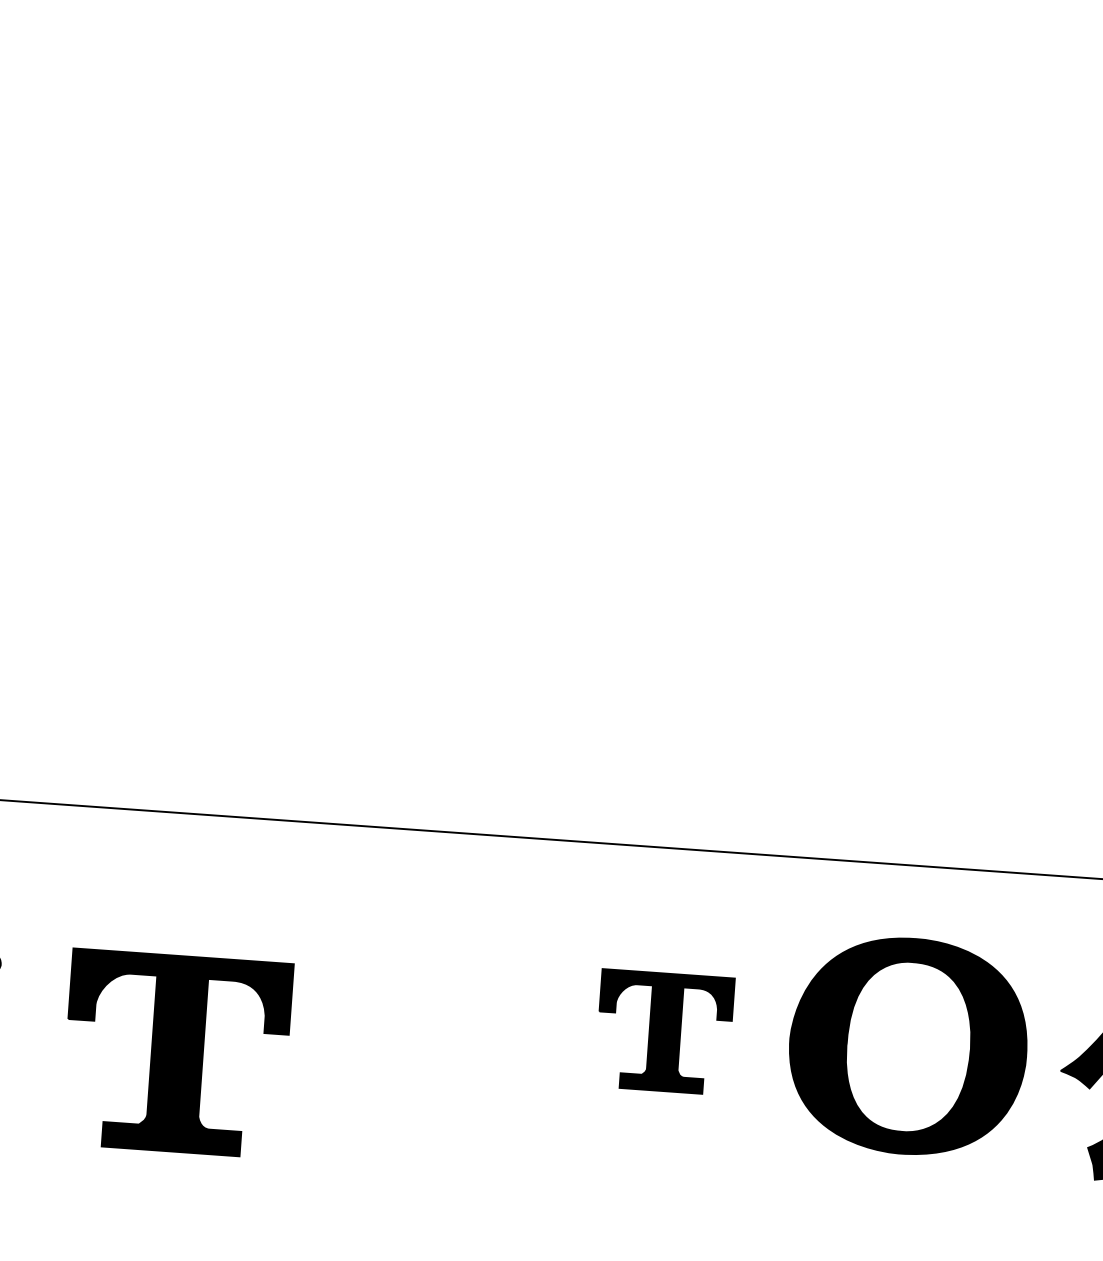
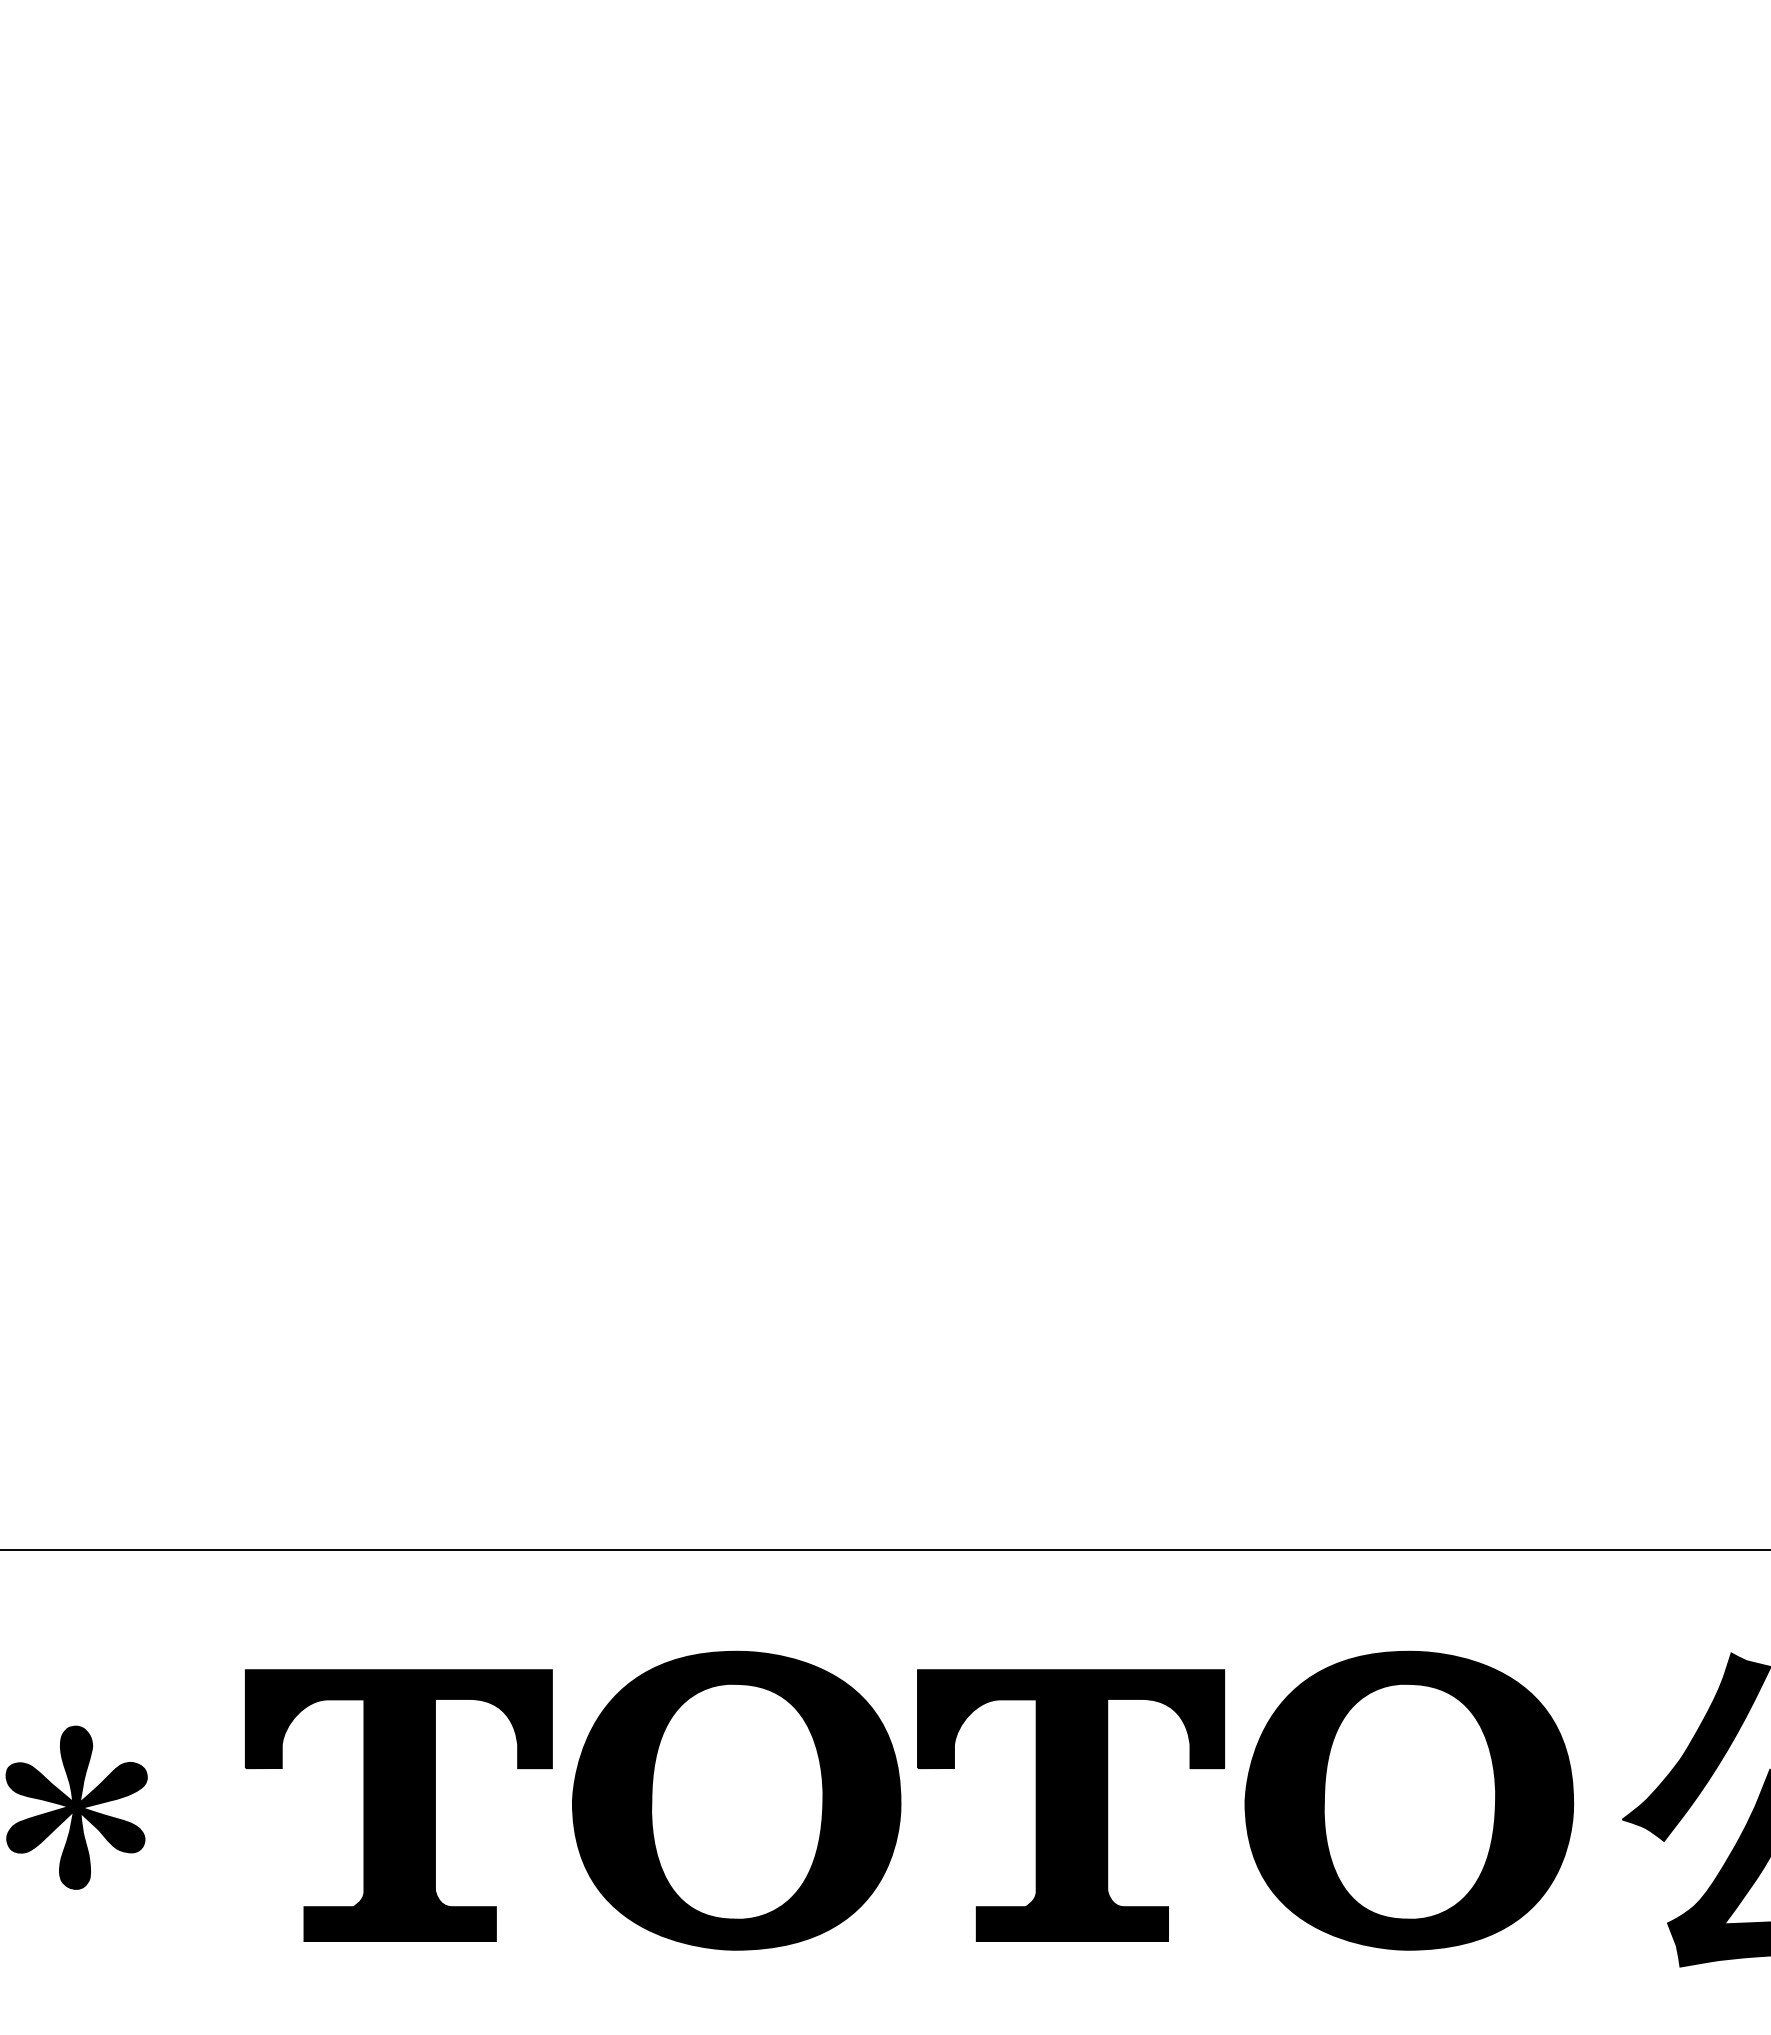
part: (423, 1011) -> (736, 1800), added
part: (664, 1032) -> (1070, 1805), size x1.67
part: (176, 1053) -> (398, 1805), moved

